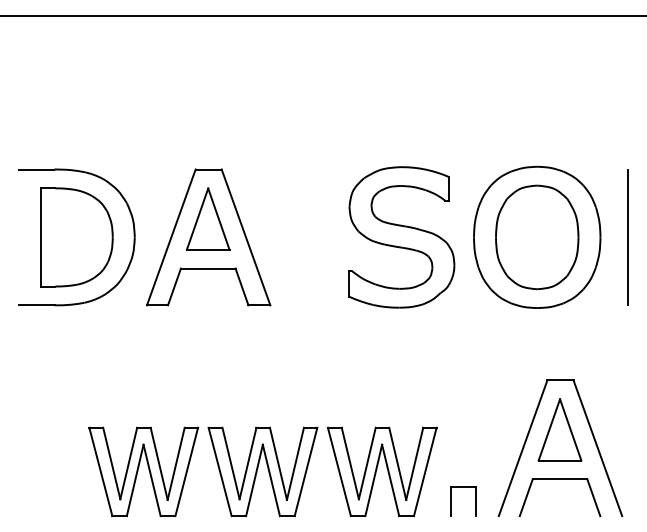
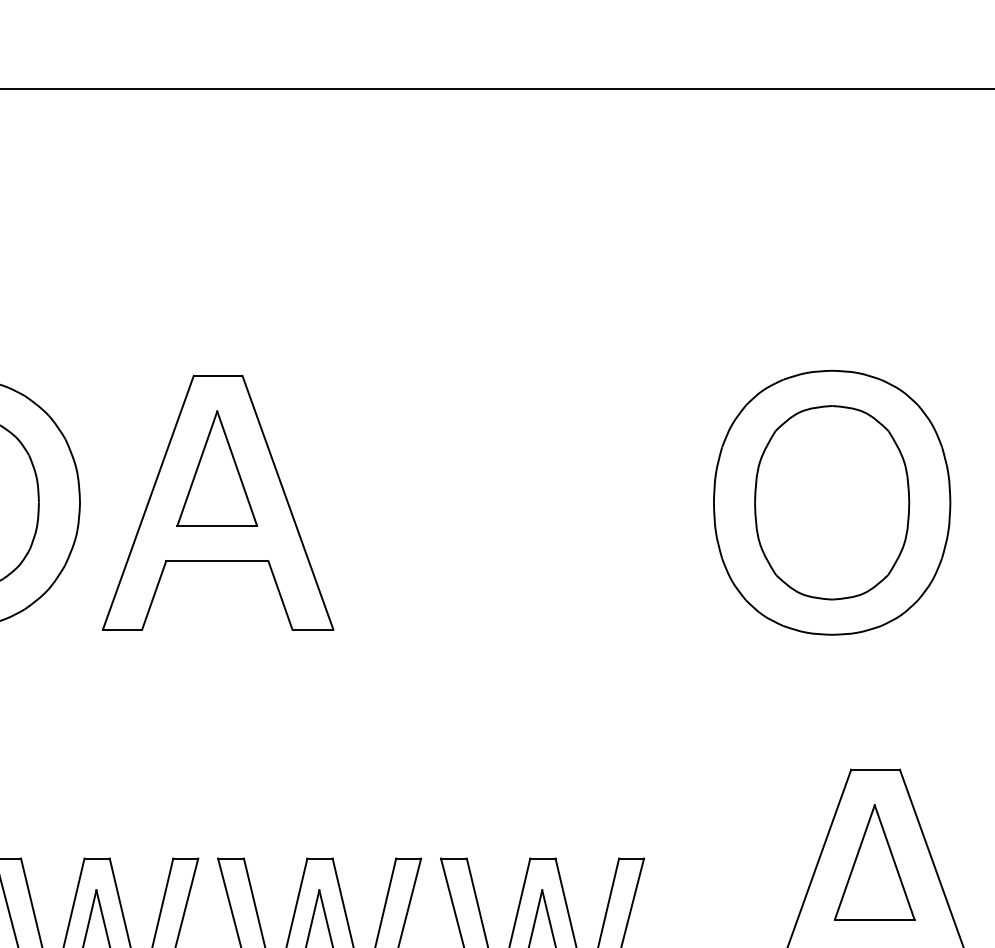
part: (401, 237) -> (578, 502), removed

